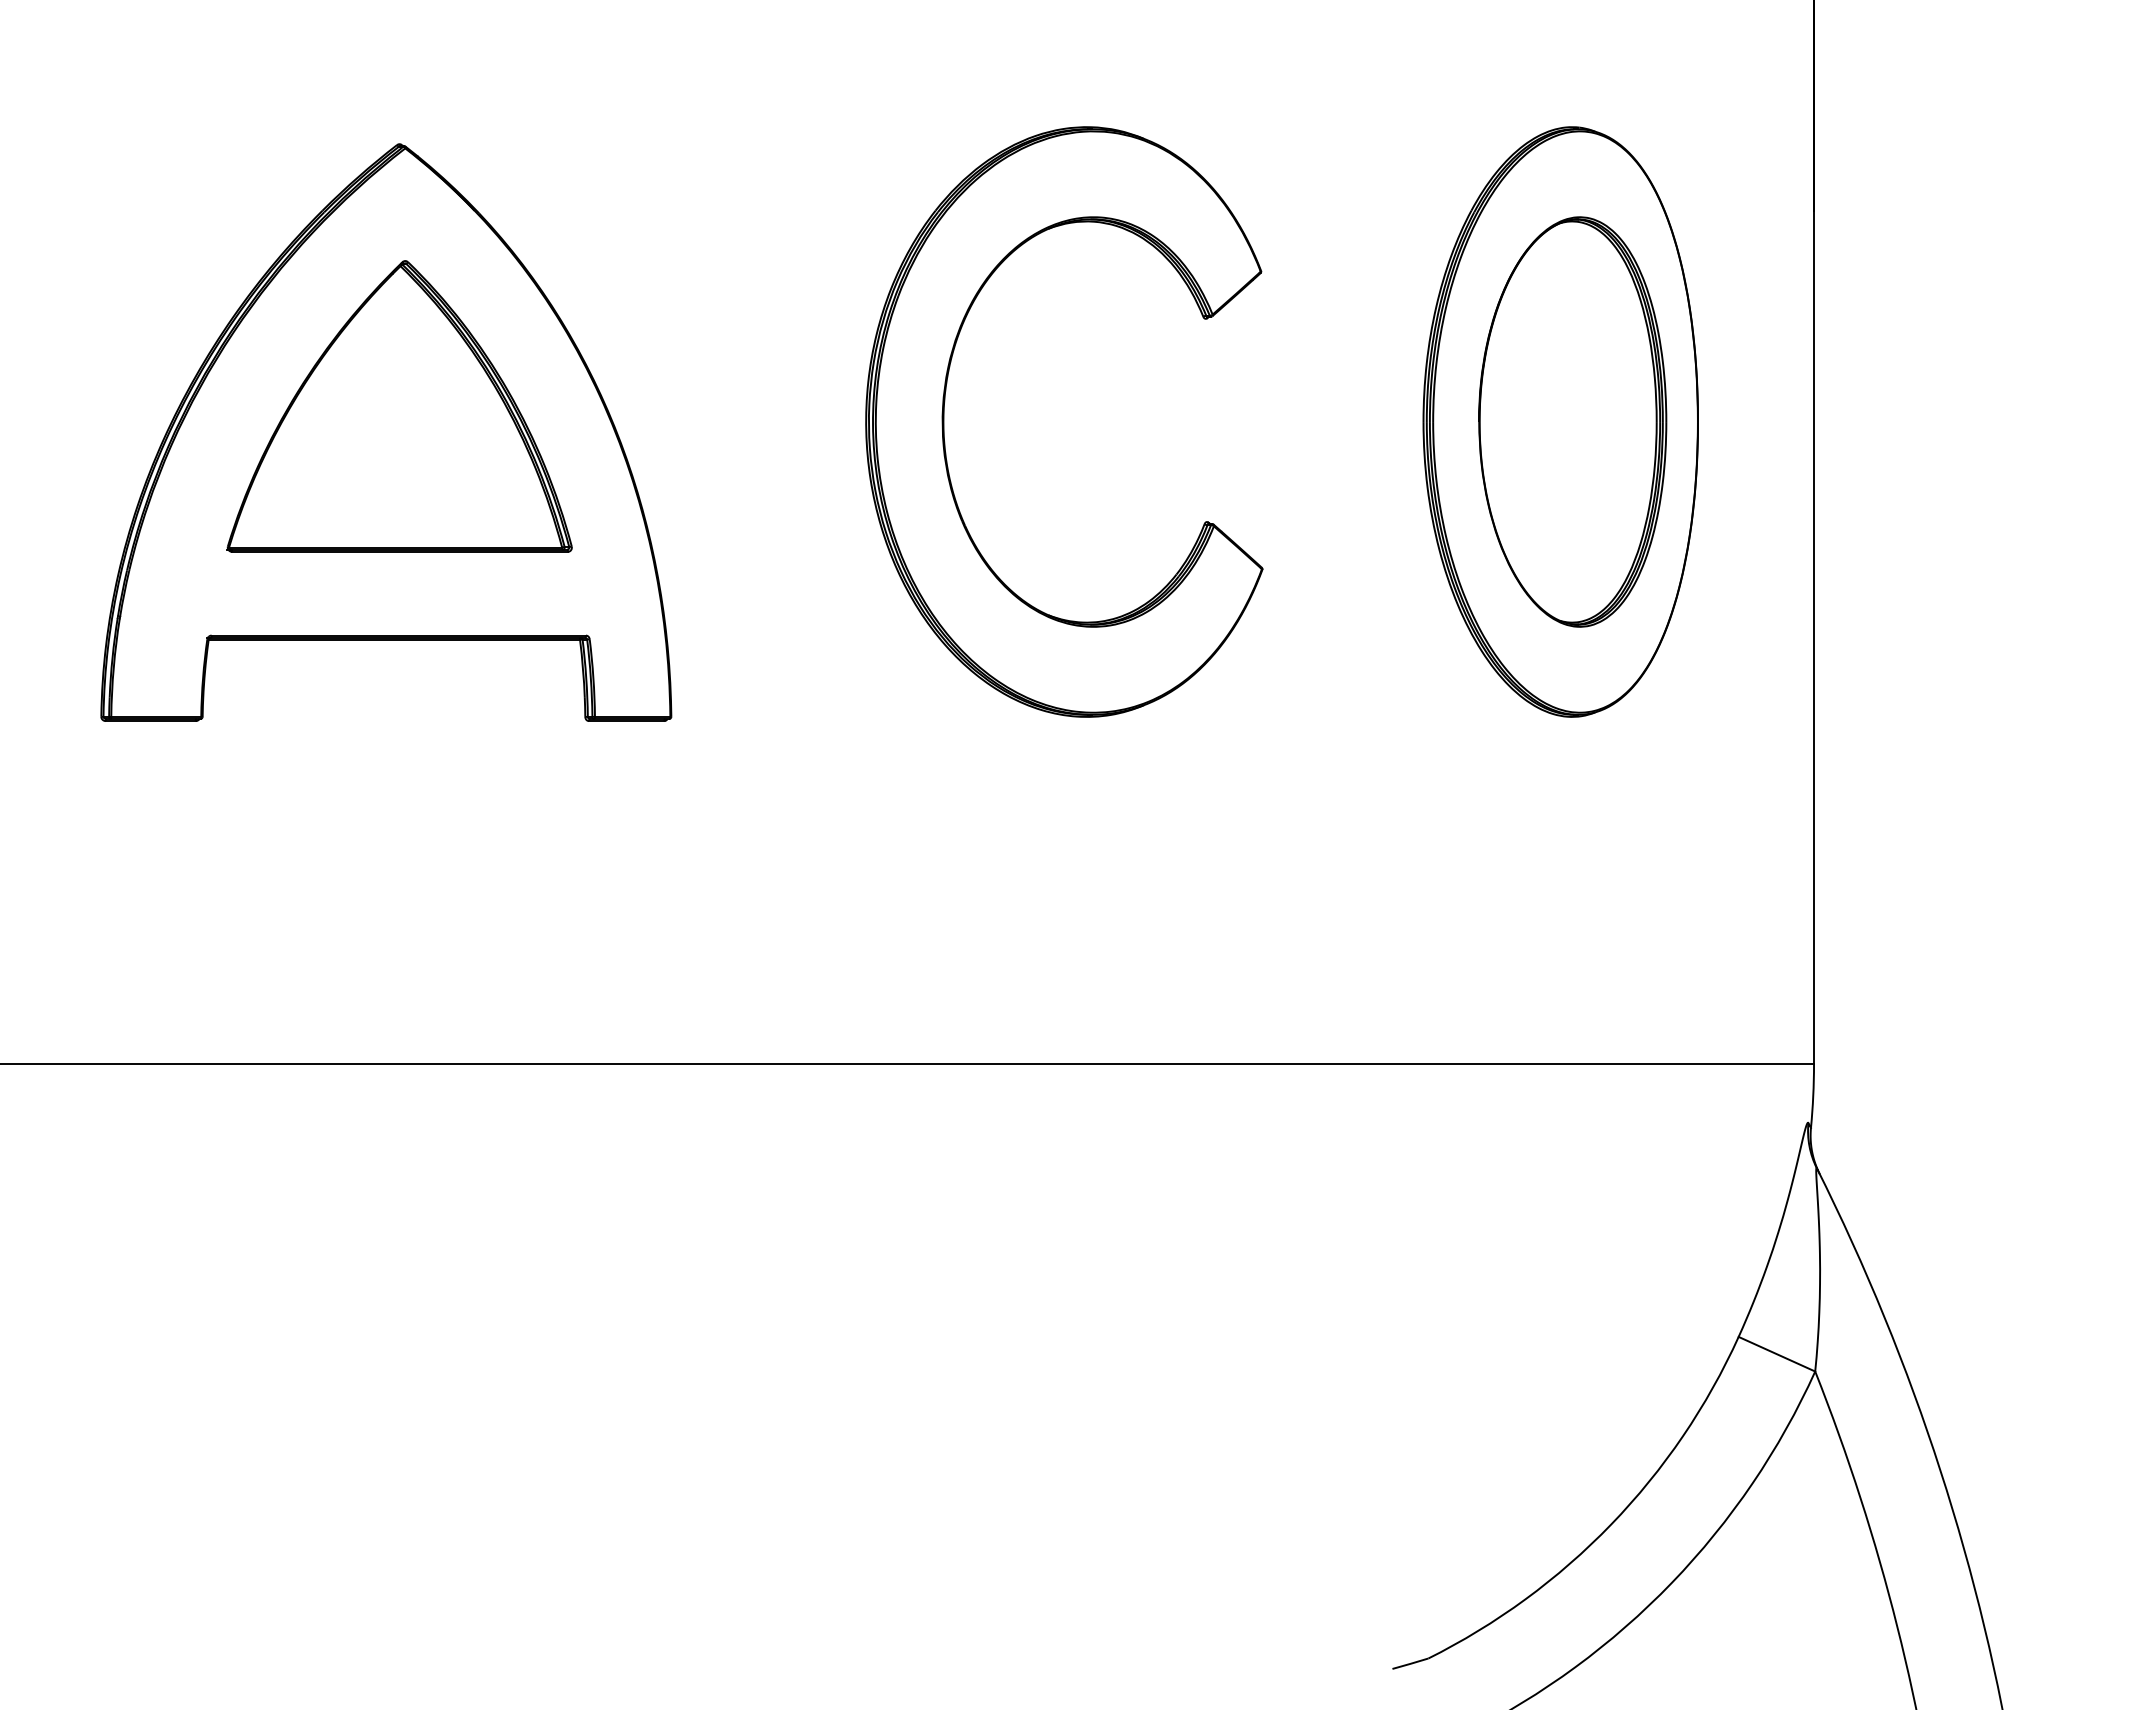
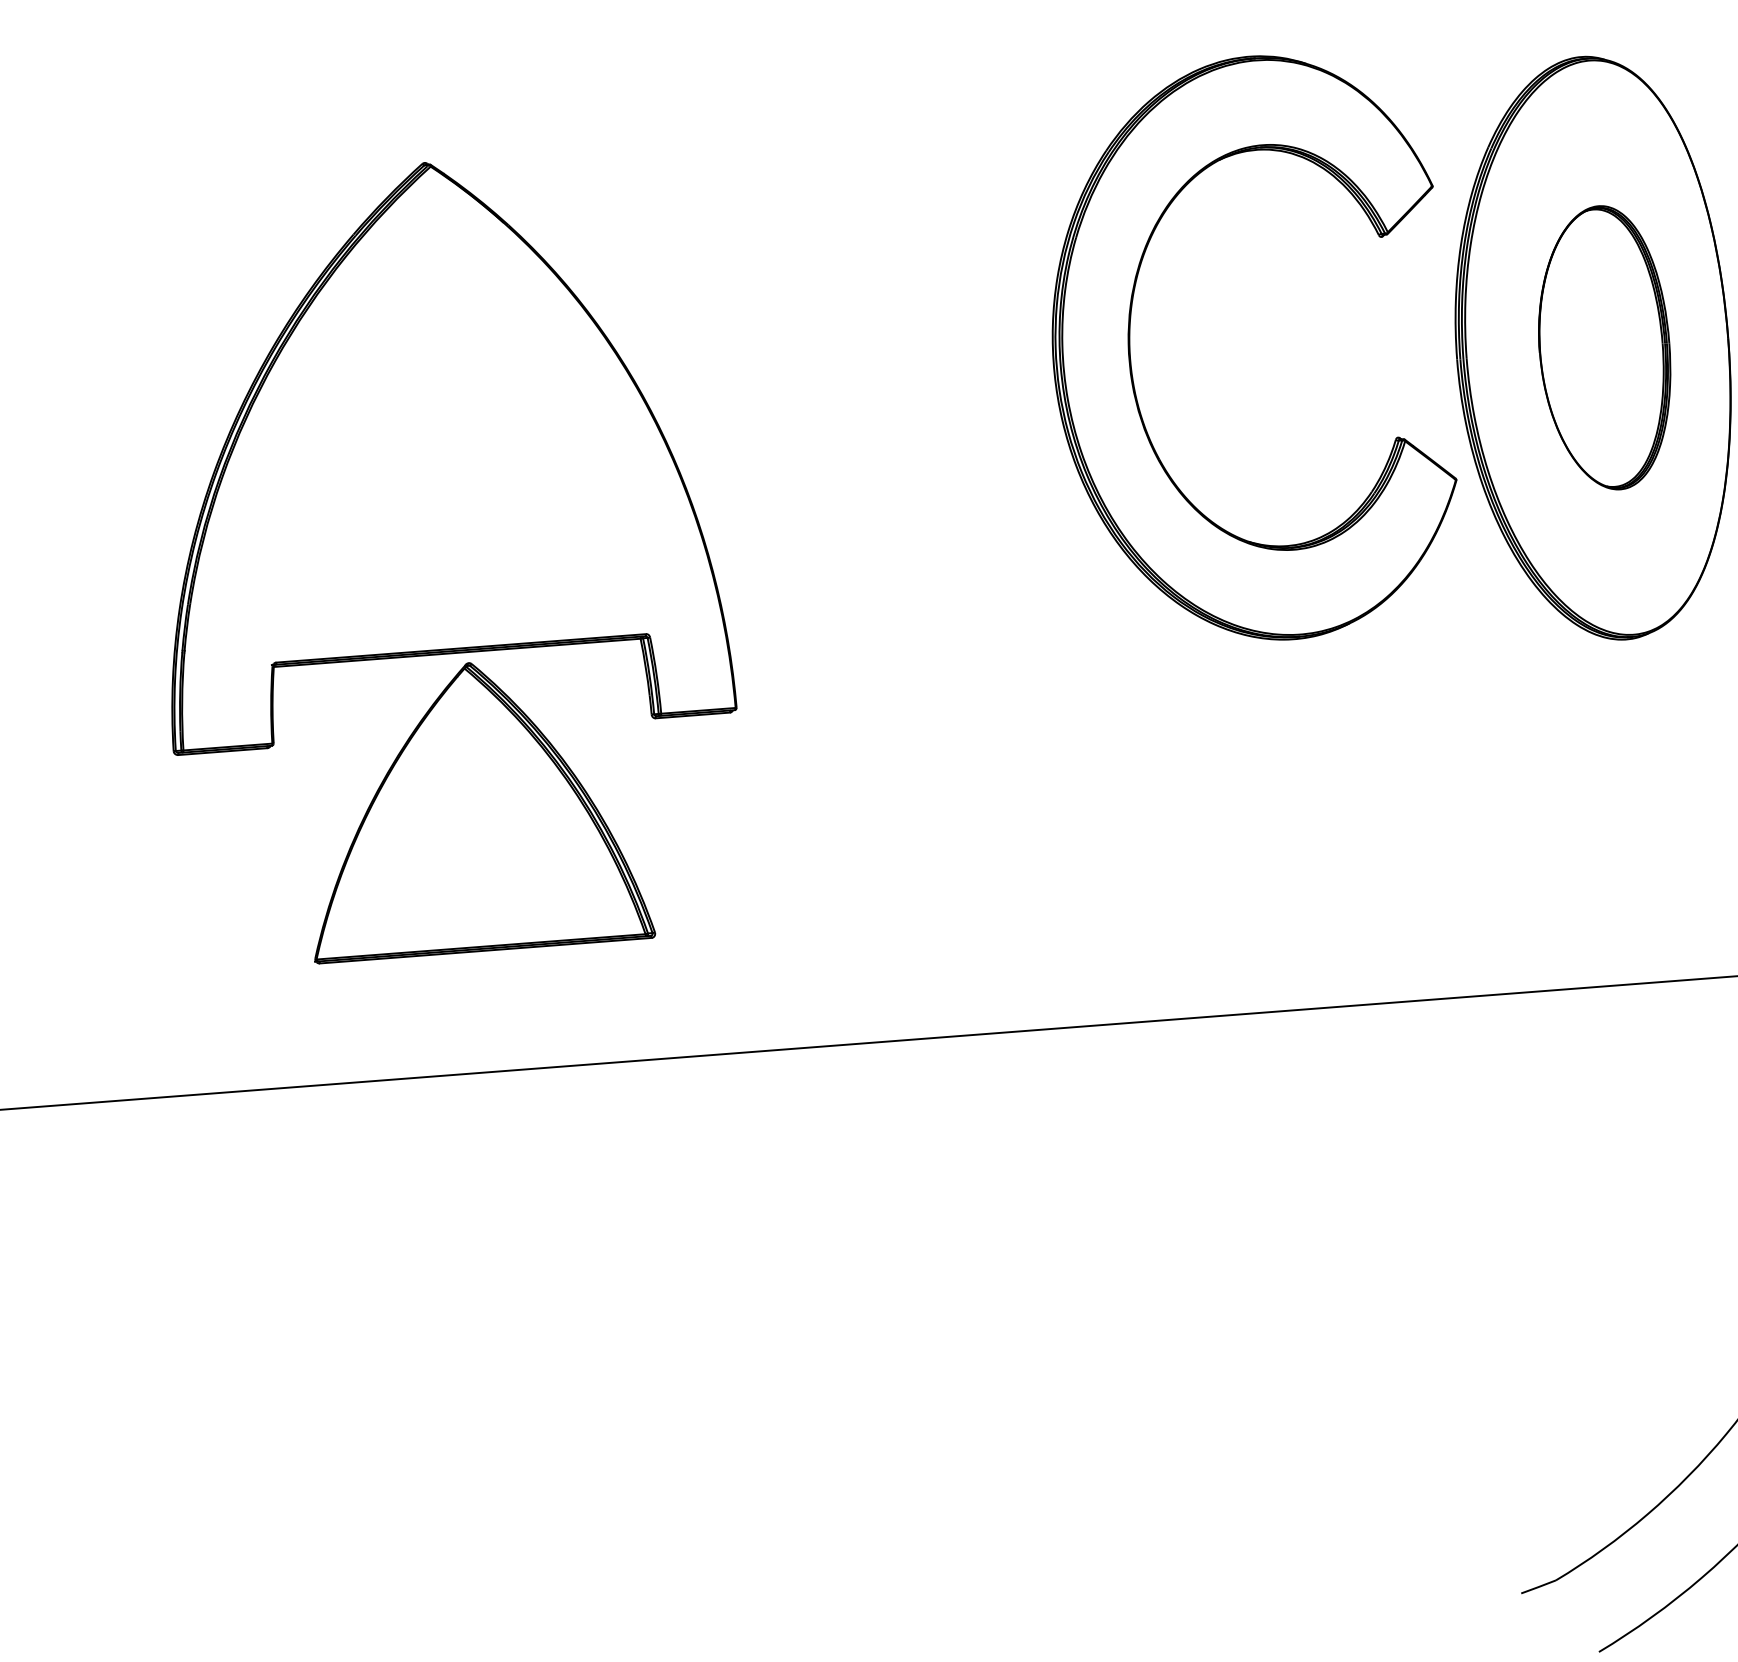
part: (399, 406) -> (474, 807), moved
part: (944, 421) -> (1131, 358), moved
part: (1572, 421) -> (1604, 347), size x0.7

